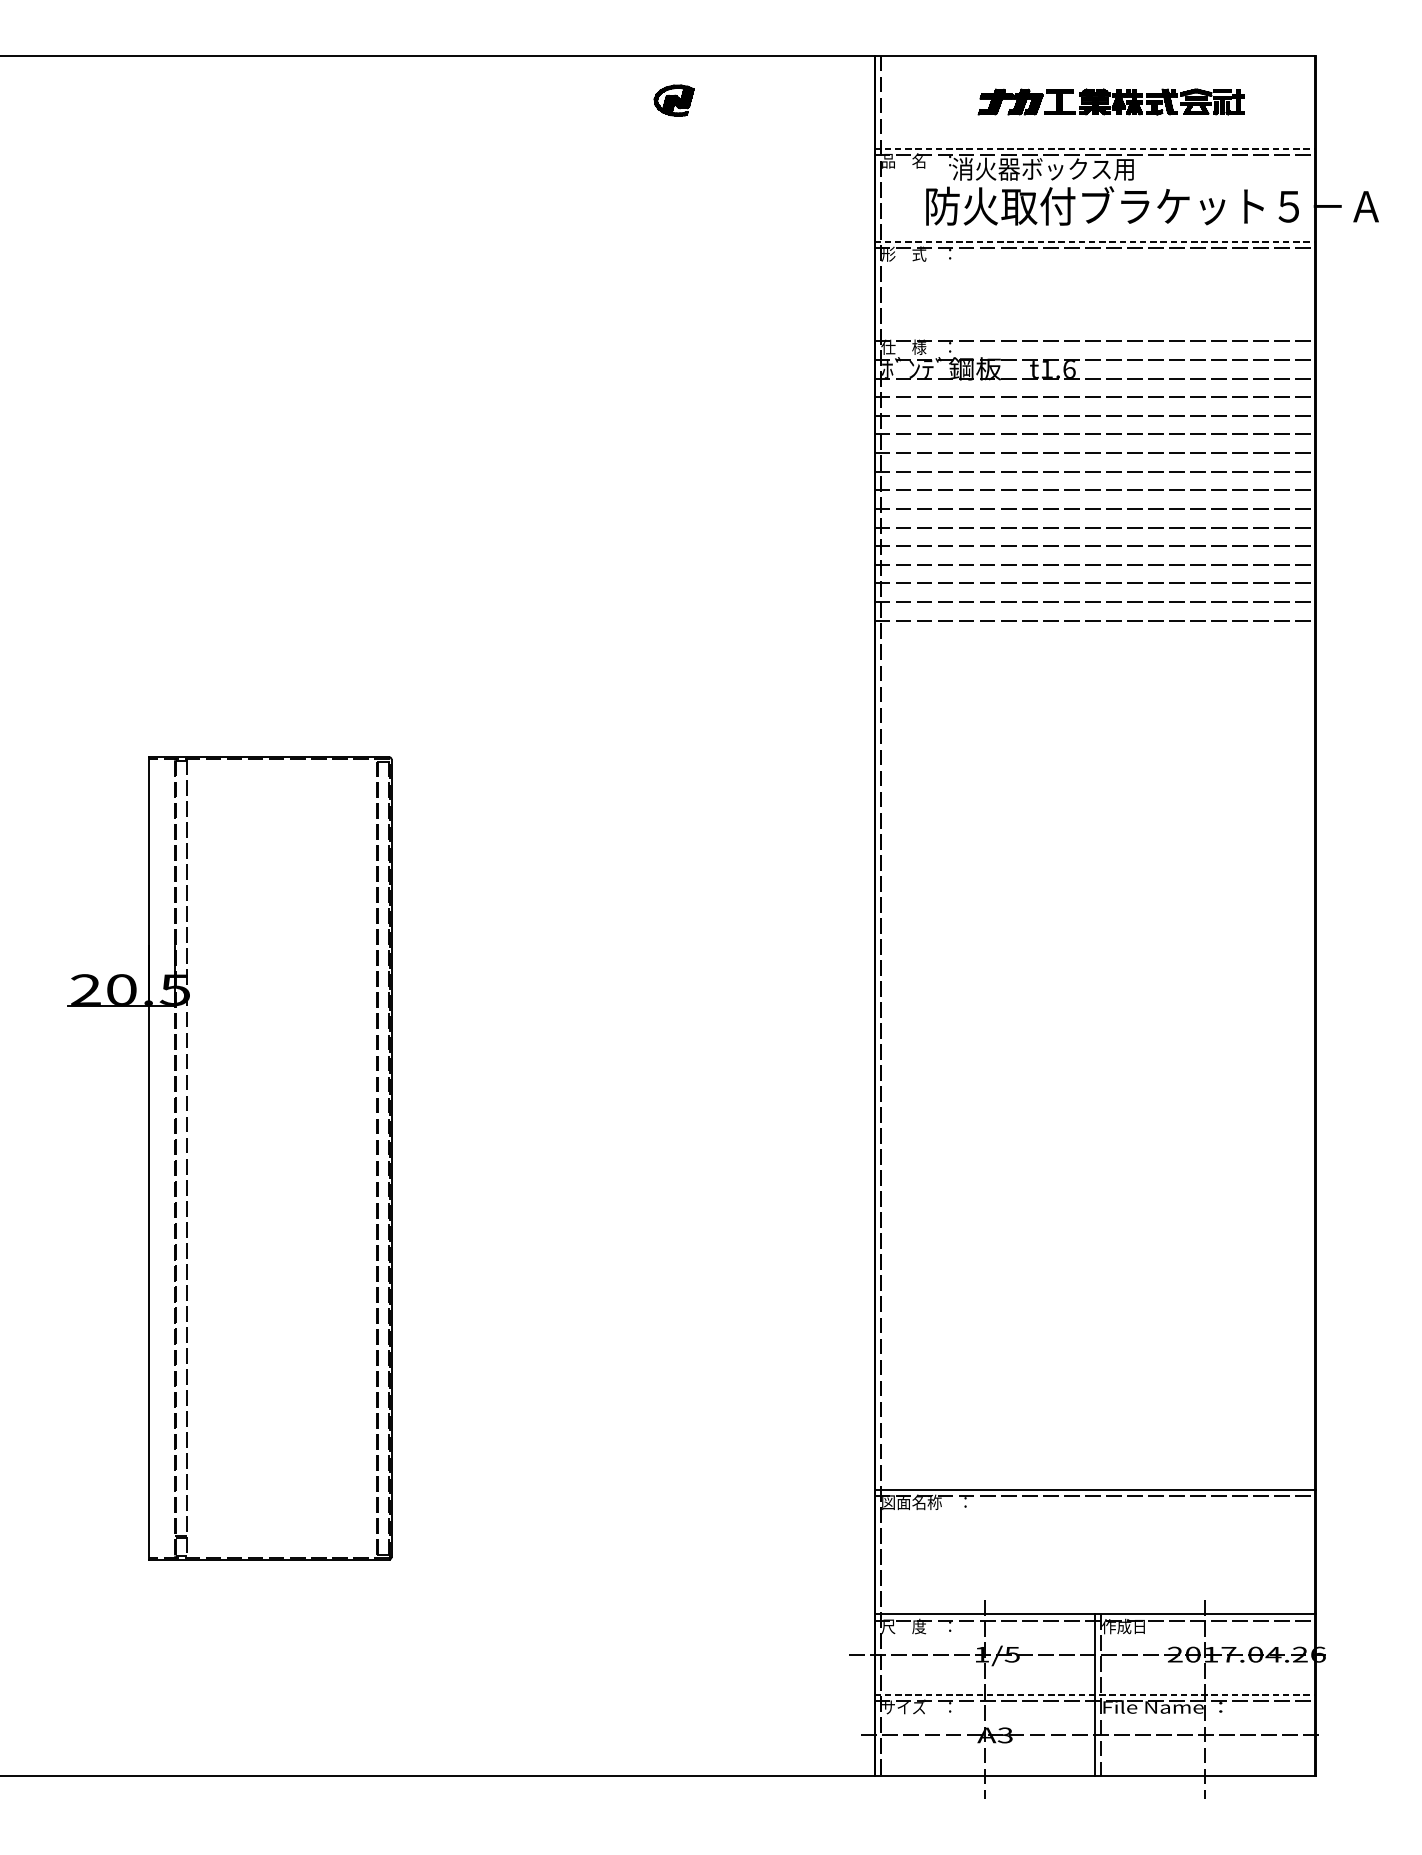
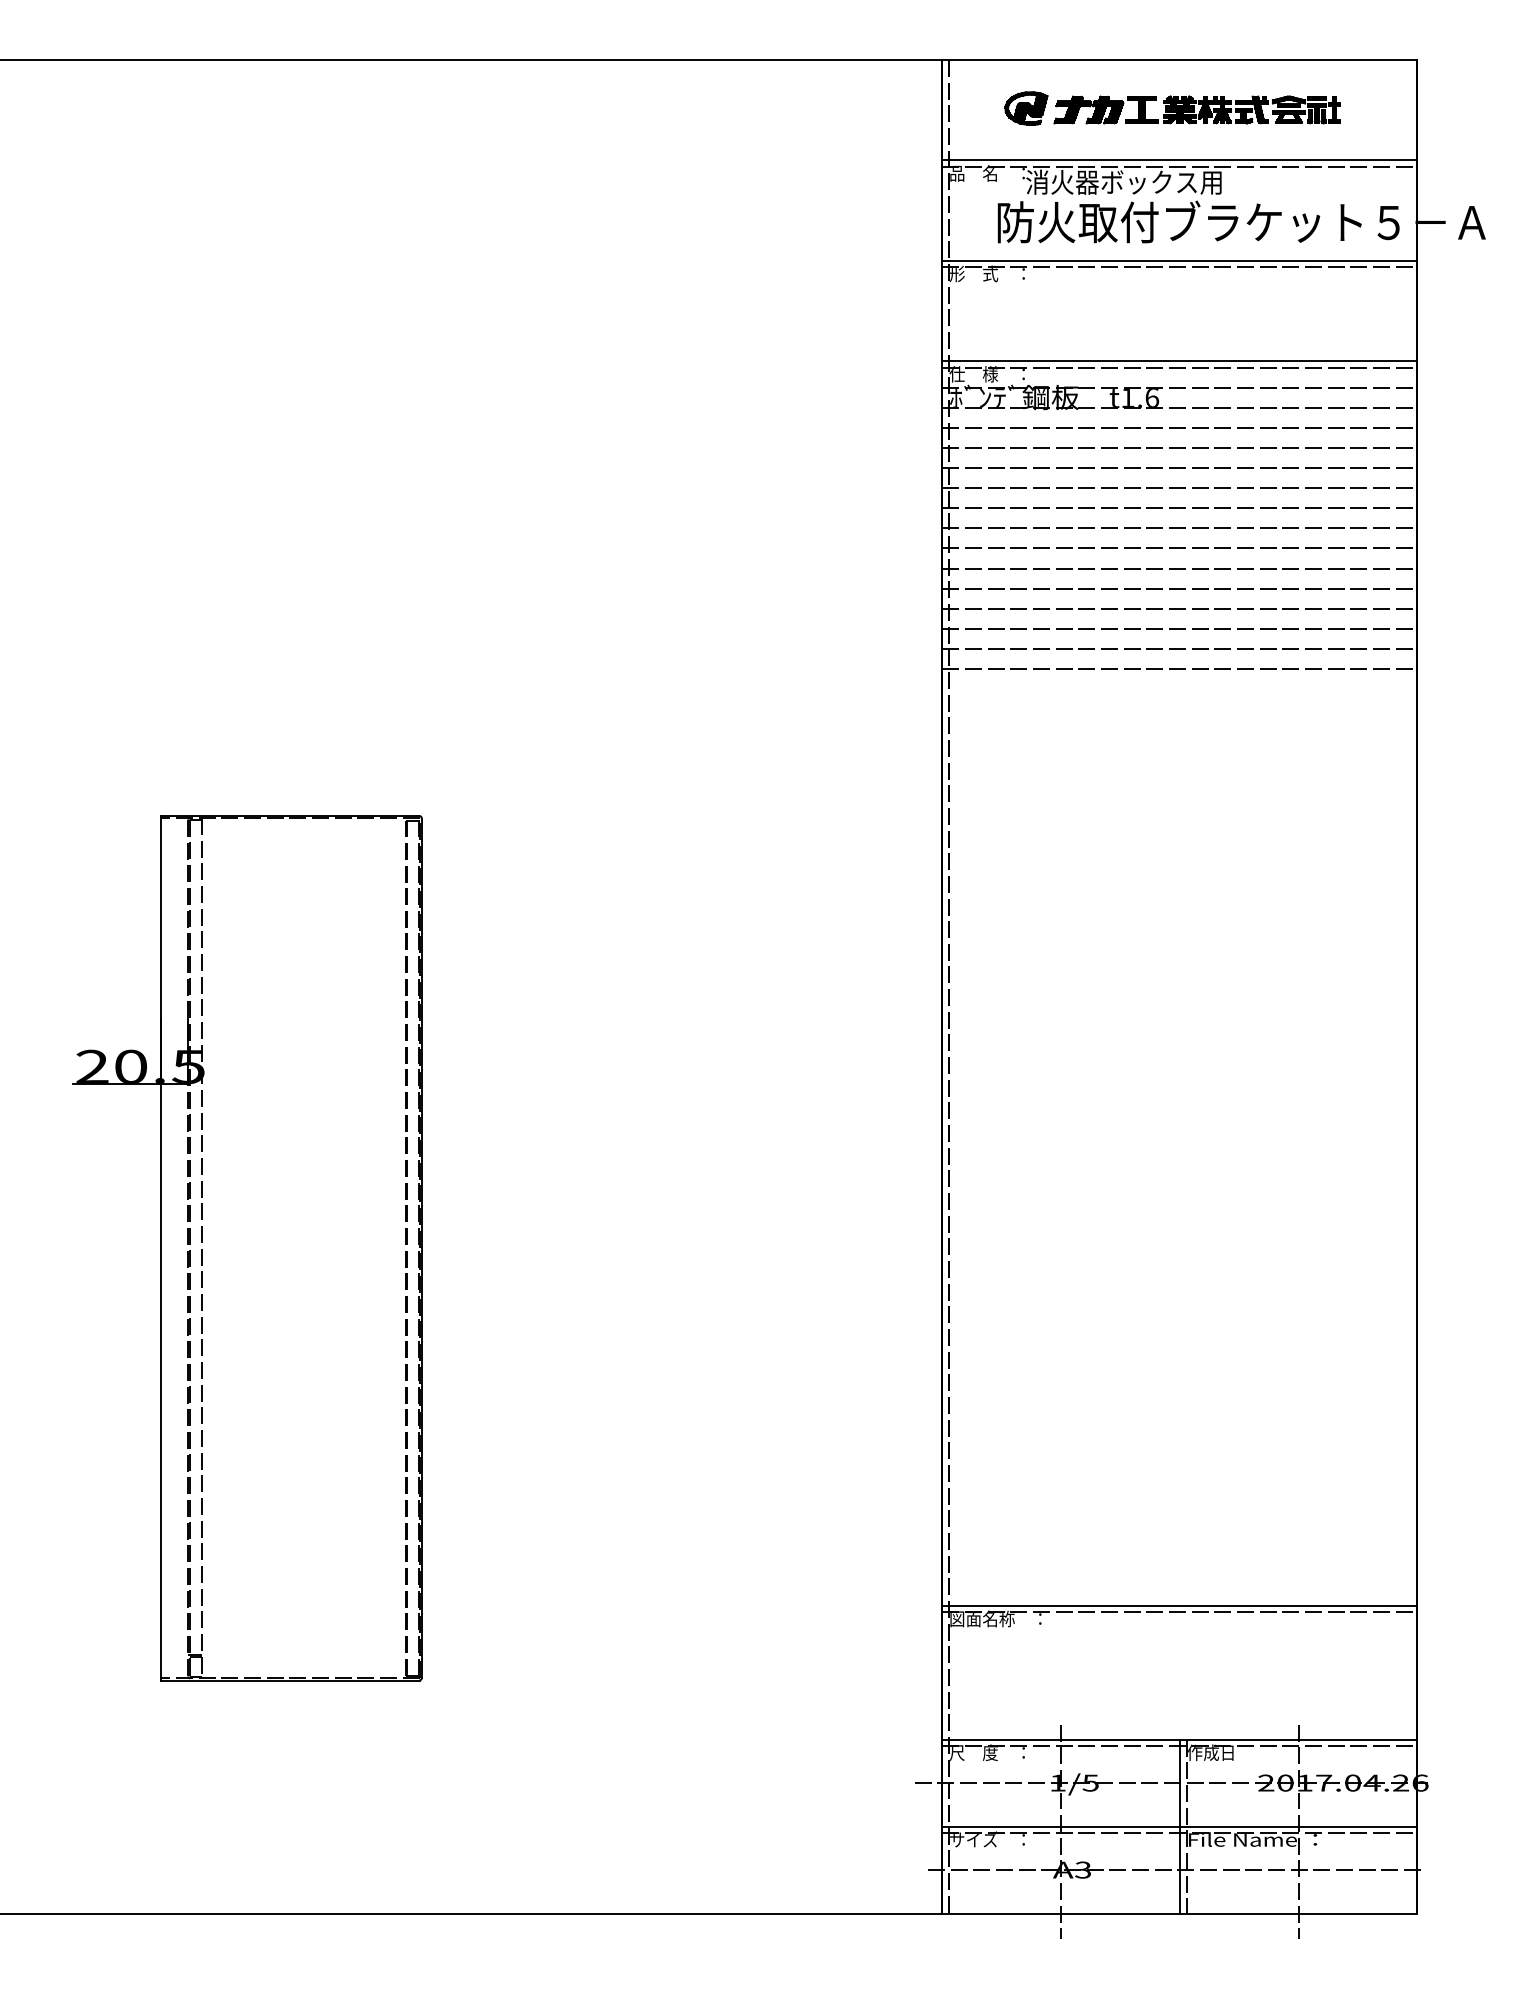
part: (674, 100) -> (1026, 108), moved
line: (1094, 148) -> (1179, 160), dashed -> solid
line: (1094, 241) -> (1179, 260), dashed -> solid
line: (1094, 335) -> (1179, 361), added
line: (1094, 1694) -> (1179, 1826), dashed -> solid

